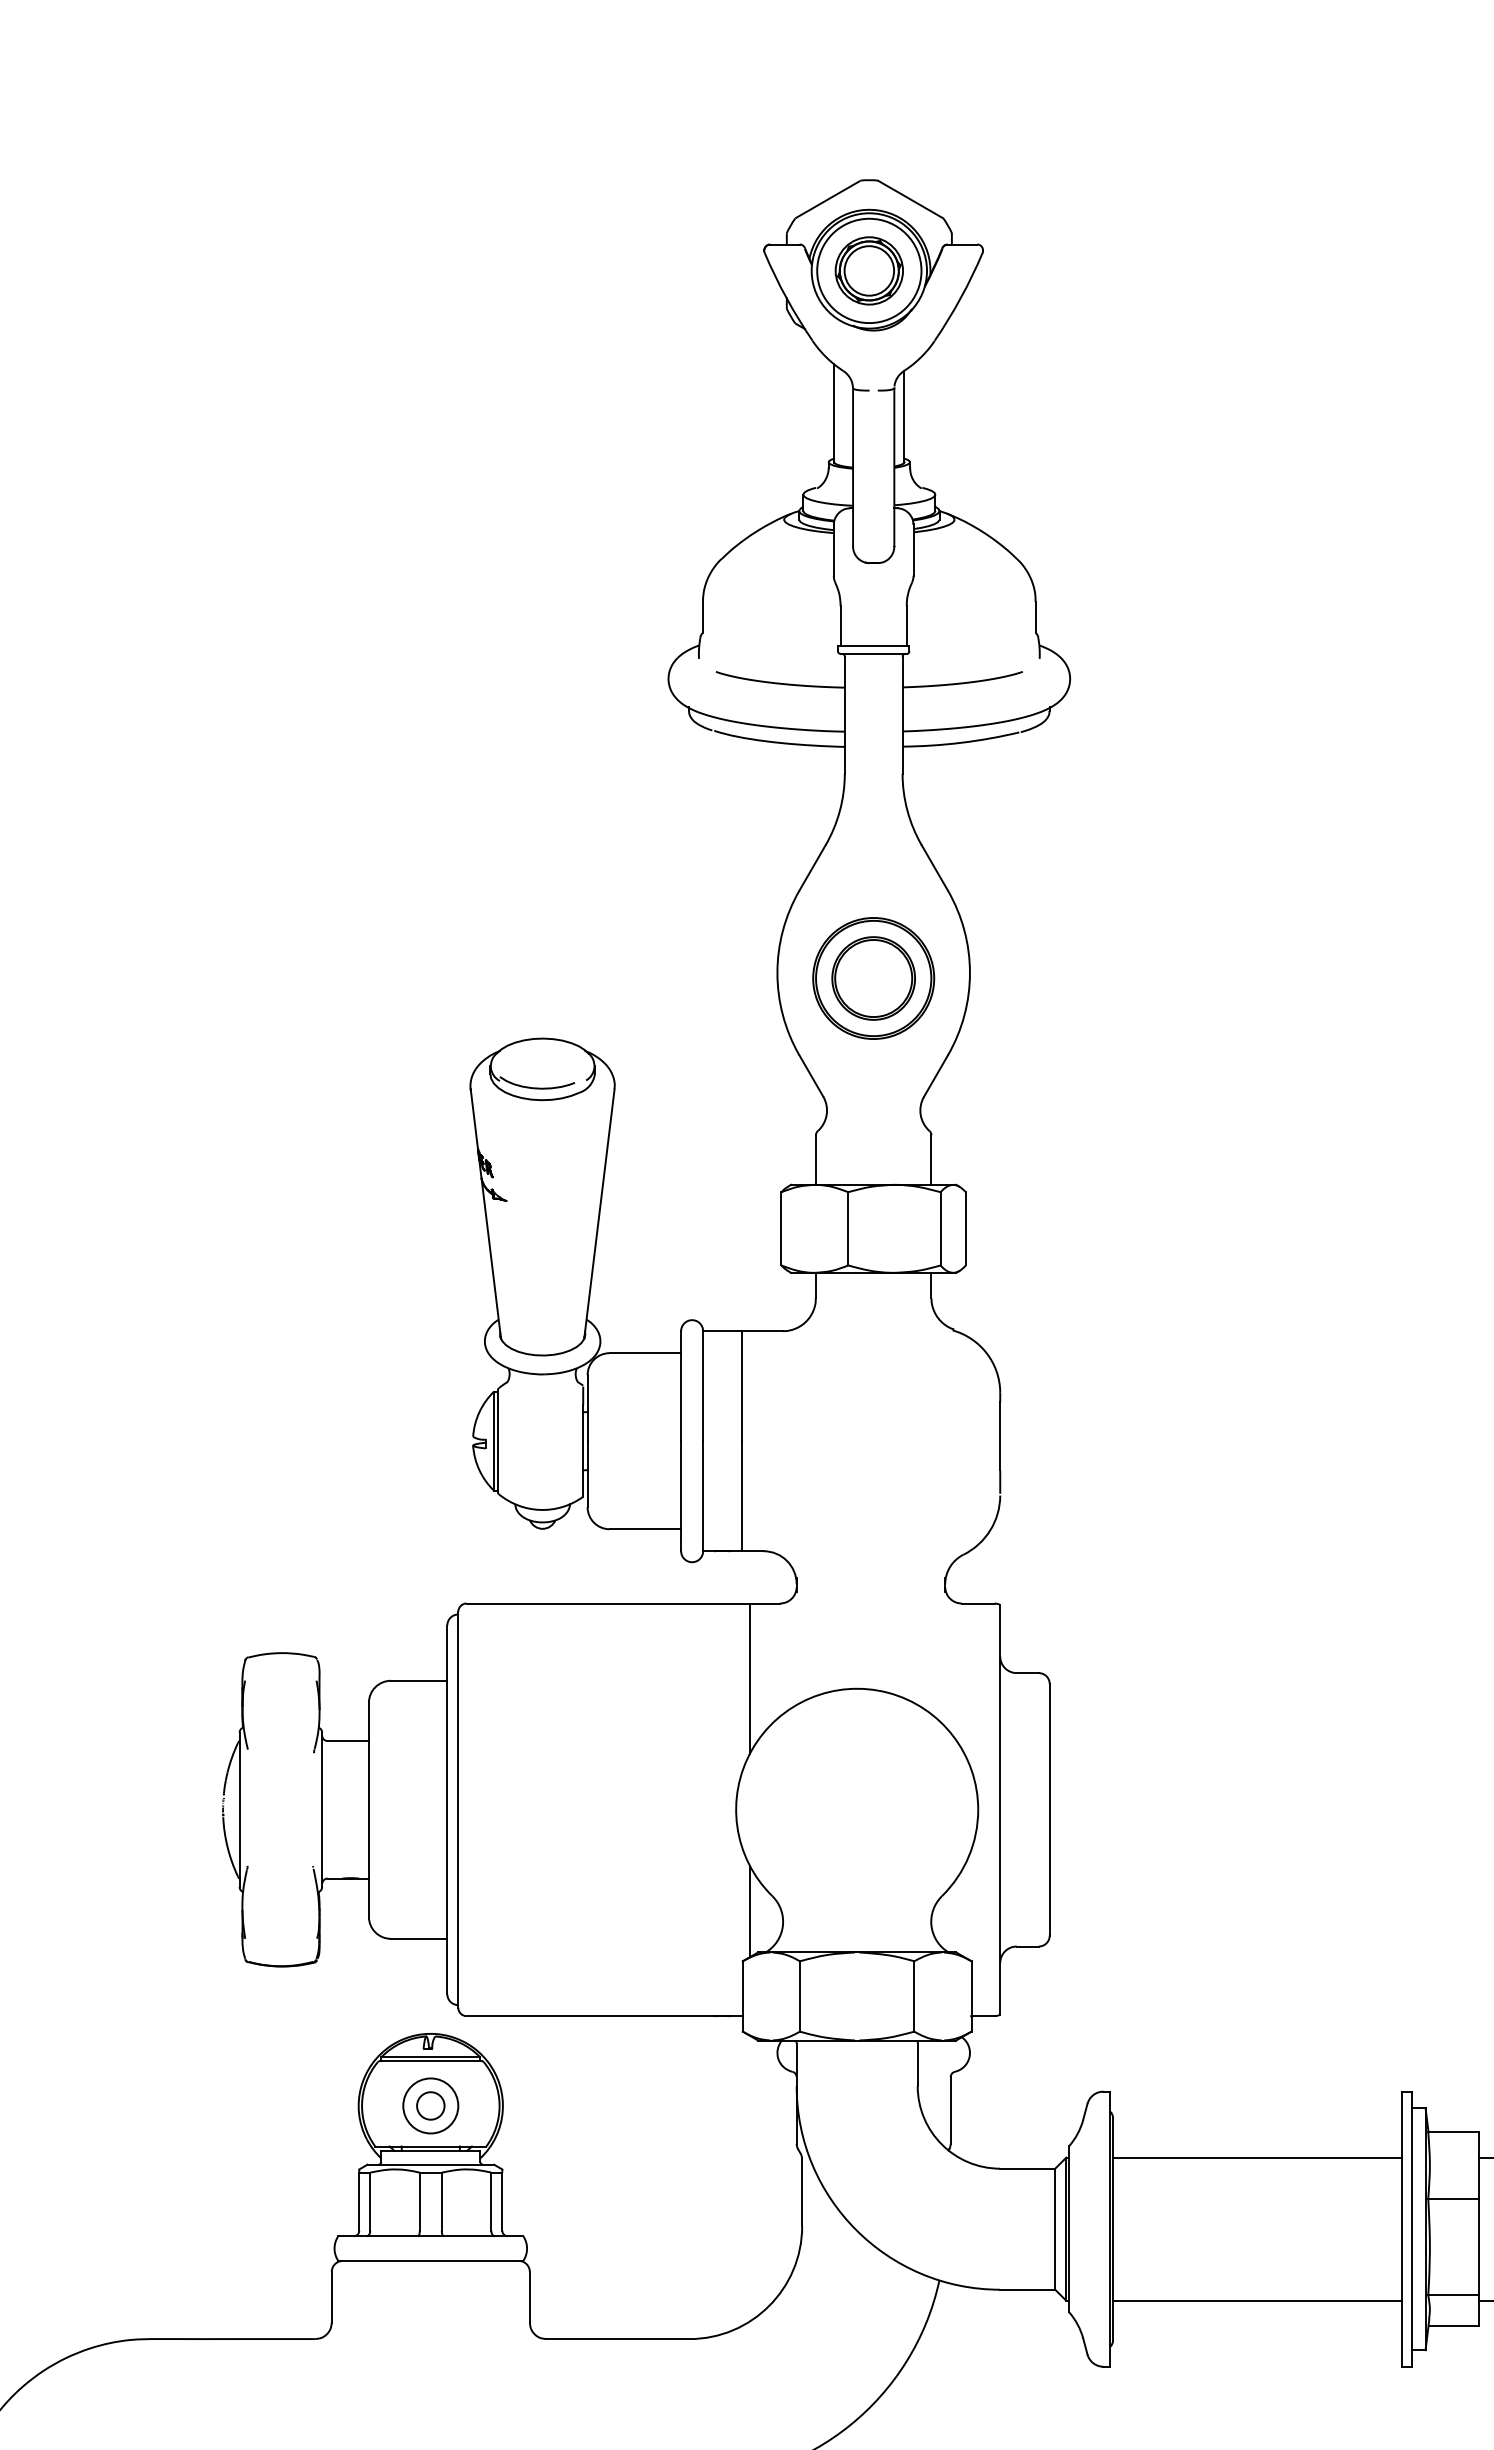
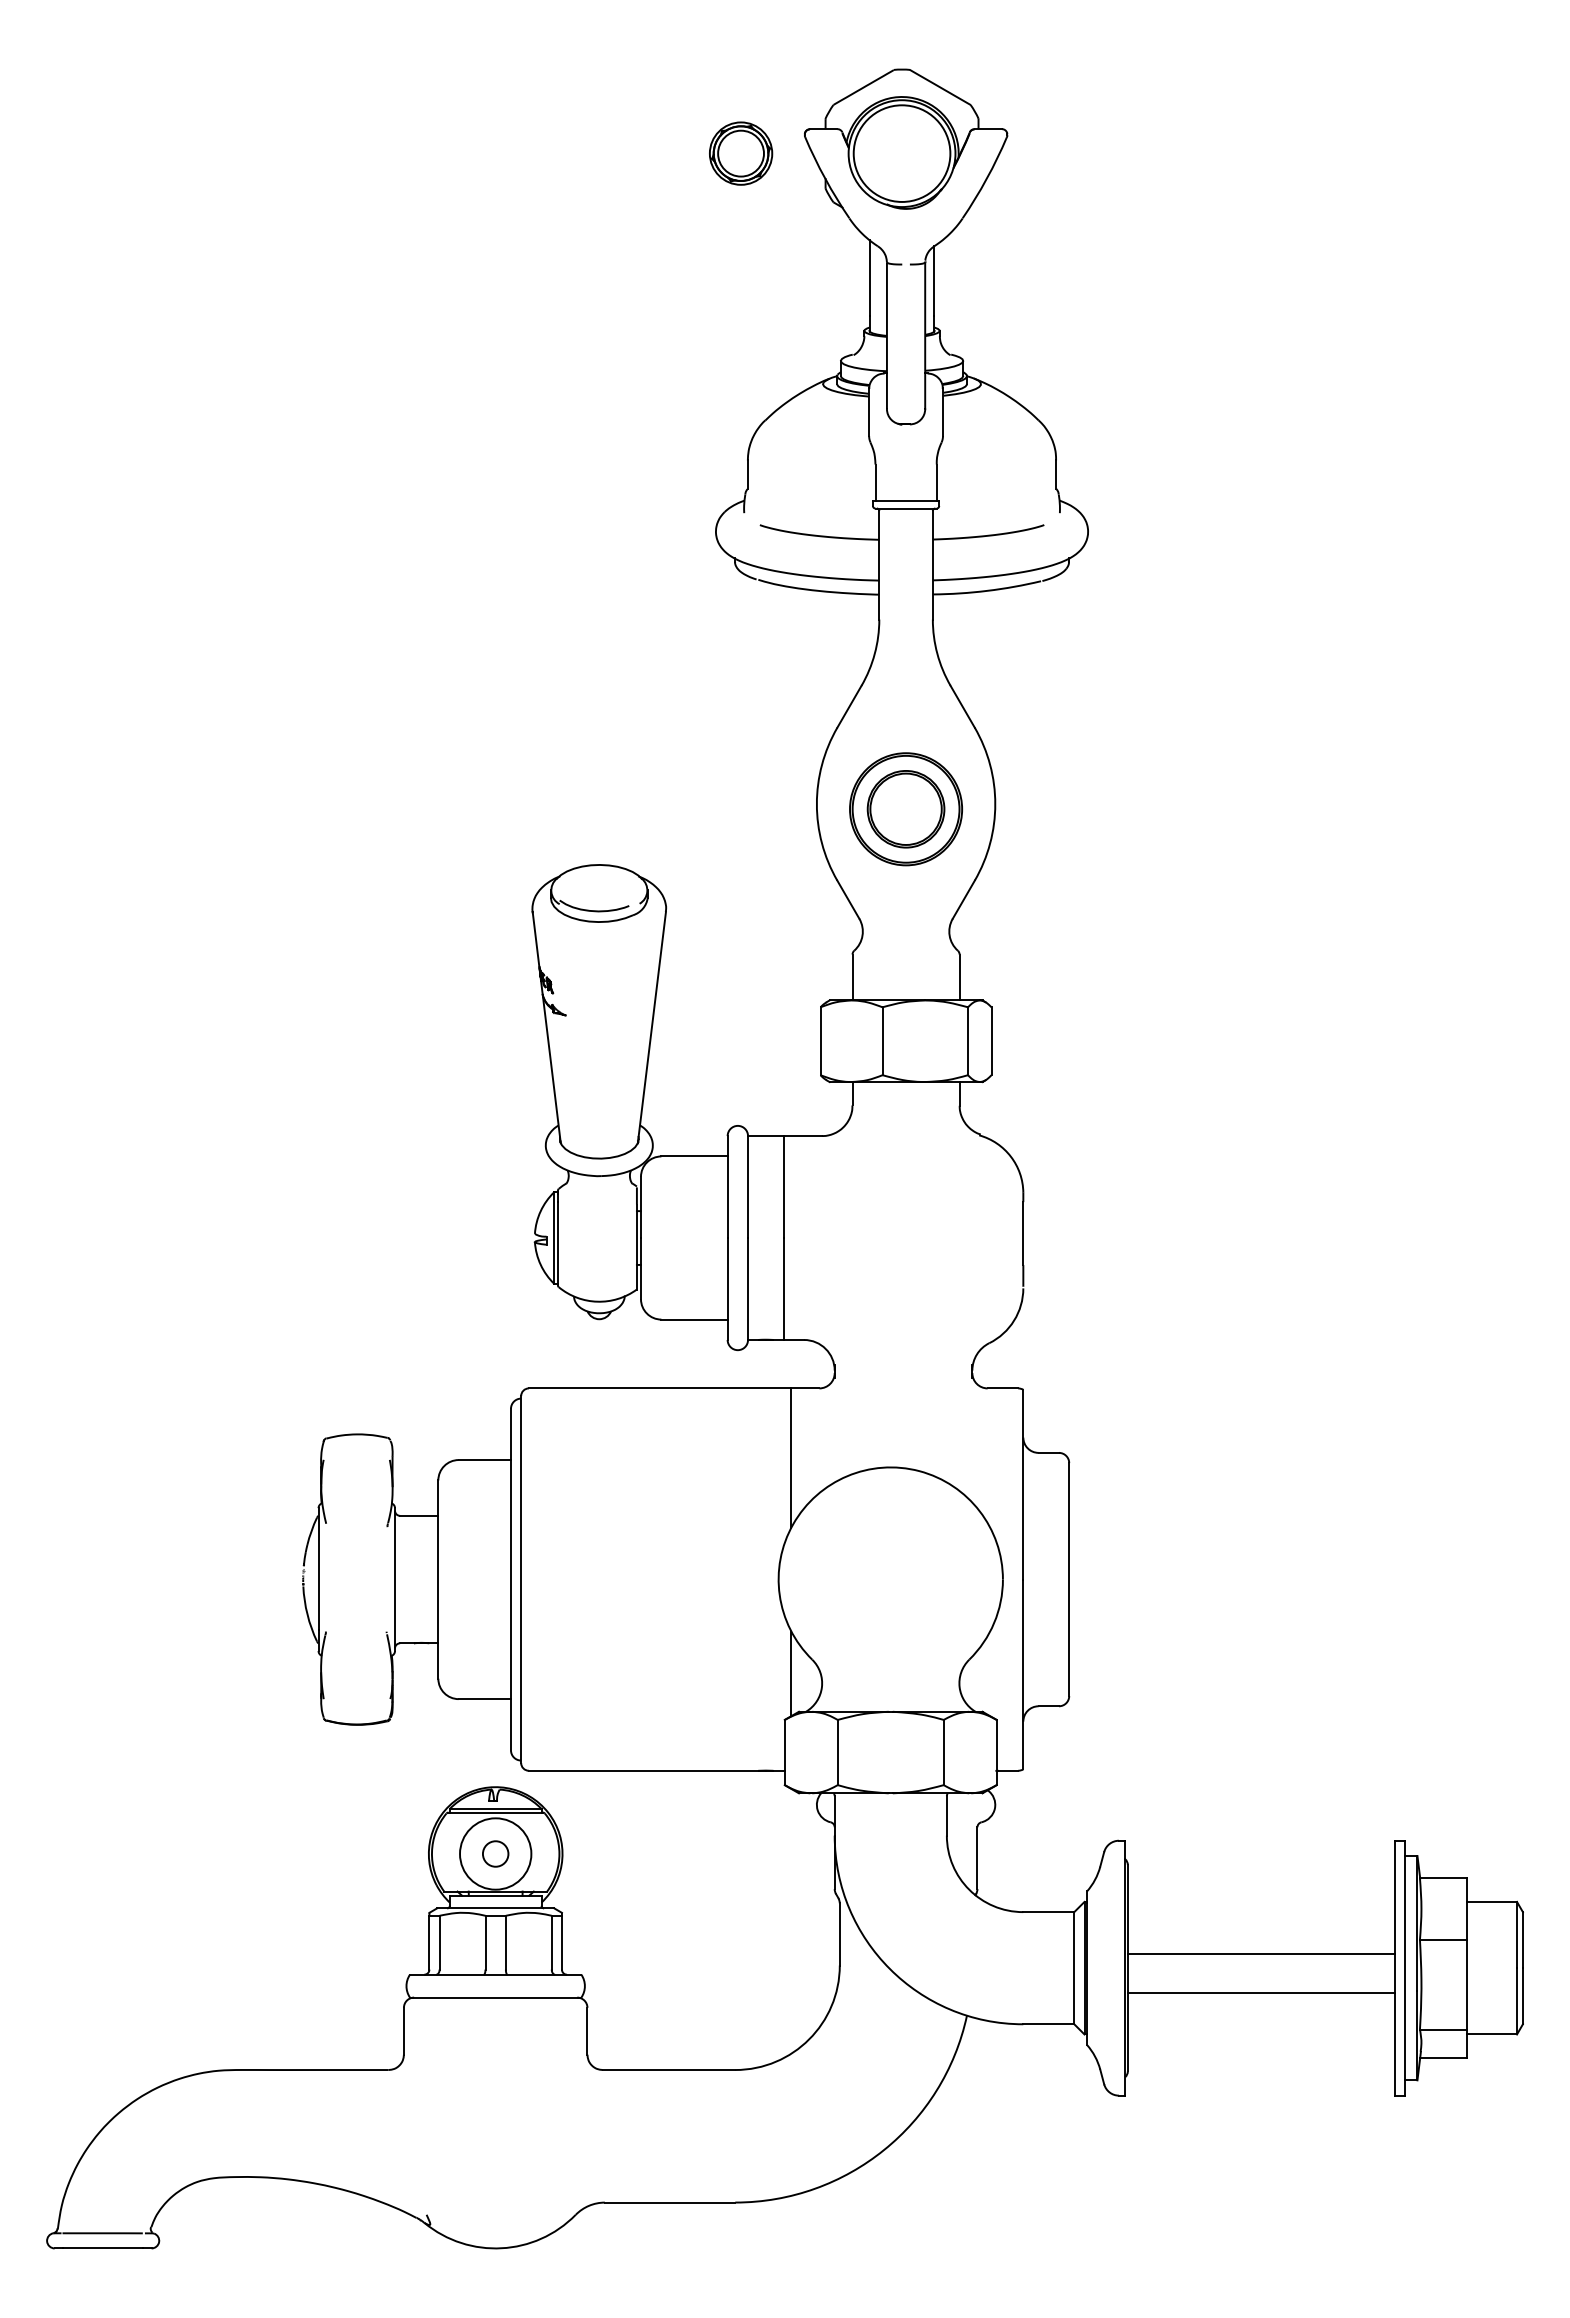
part: (869, 270) -> (741, 153), moved
circle: (430, 2105) -> (495, 1853), size x1.4
line: (1257, 2157) -> (1261, 1992), moved
line: (1257, 2300) -> (1261, 1954), moved

